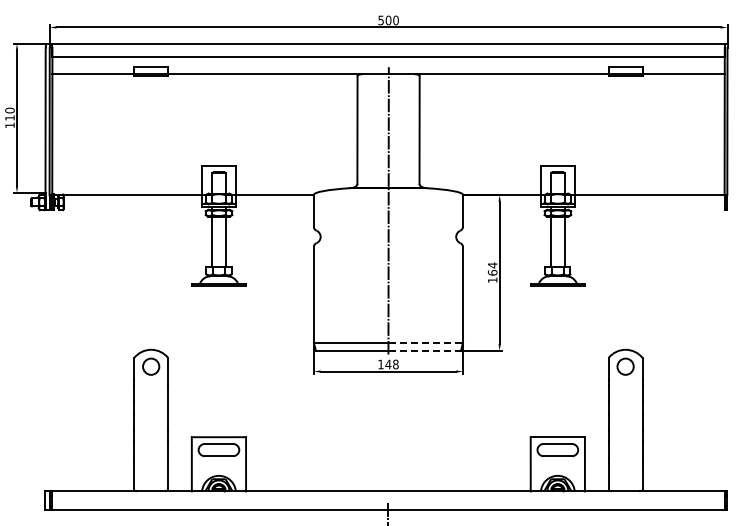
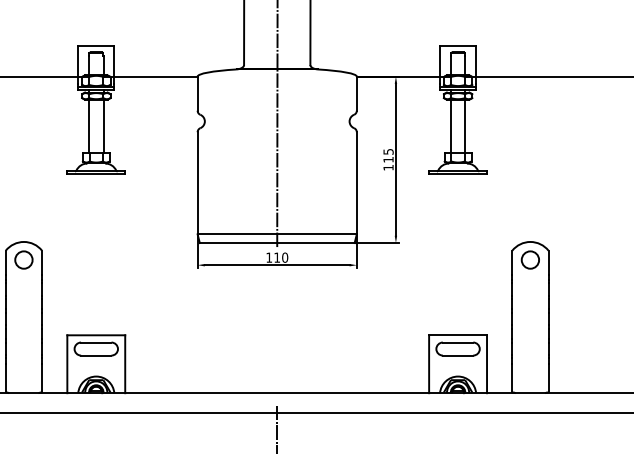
text: (492, 268) -> (388, 155), 164 -> 115
line: (426, 342) -> (317, 234), dashed -> solid
line: (425, 350) -> (316, 242), dashed -> solid
text: (391, 364) -> (280, 257), 148 -> 110

